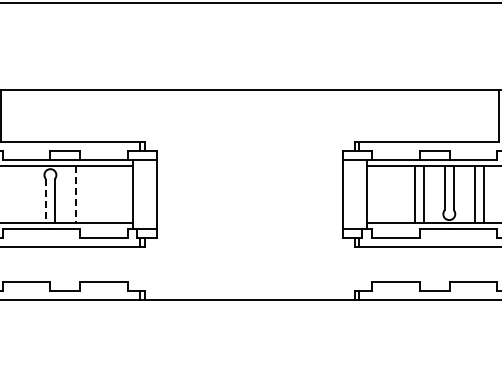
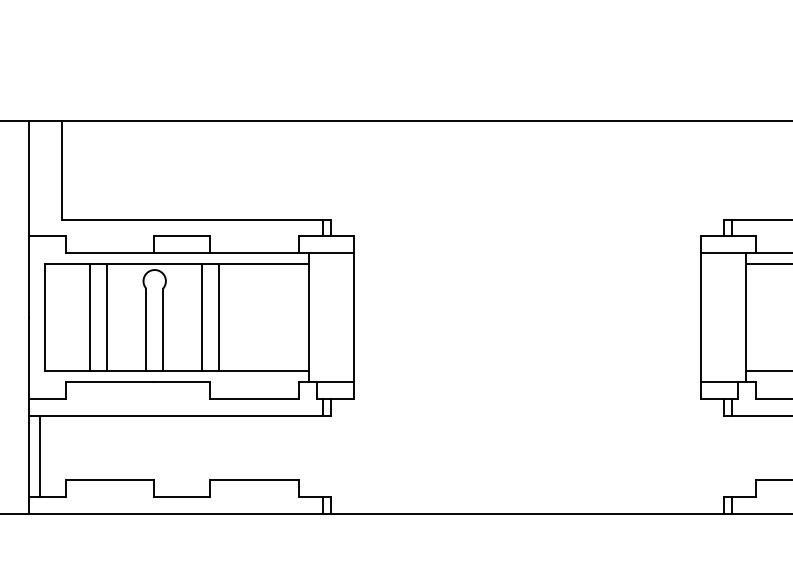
line: (15, 194) -> (89, 317), added
line: (24, 194) -> (106, 317), added
line: (84, 194) -> (218, 317), added
line: (75, 195) -> (201, 319), dashed -> solid
line: (45, 201) -> (145, 330), dashed -> solid

